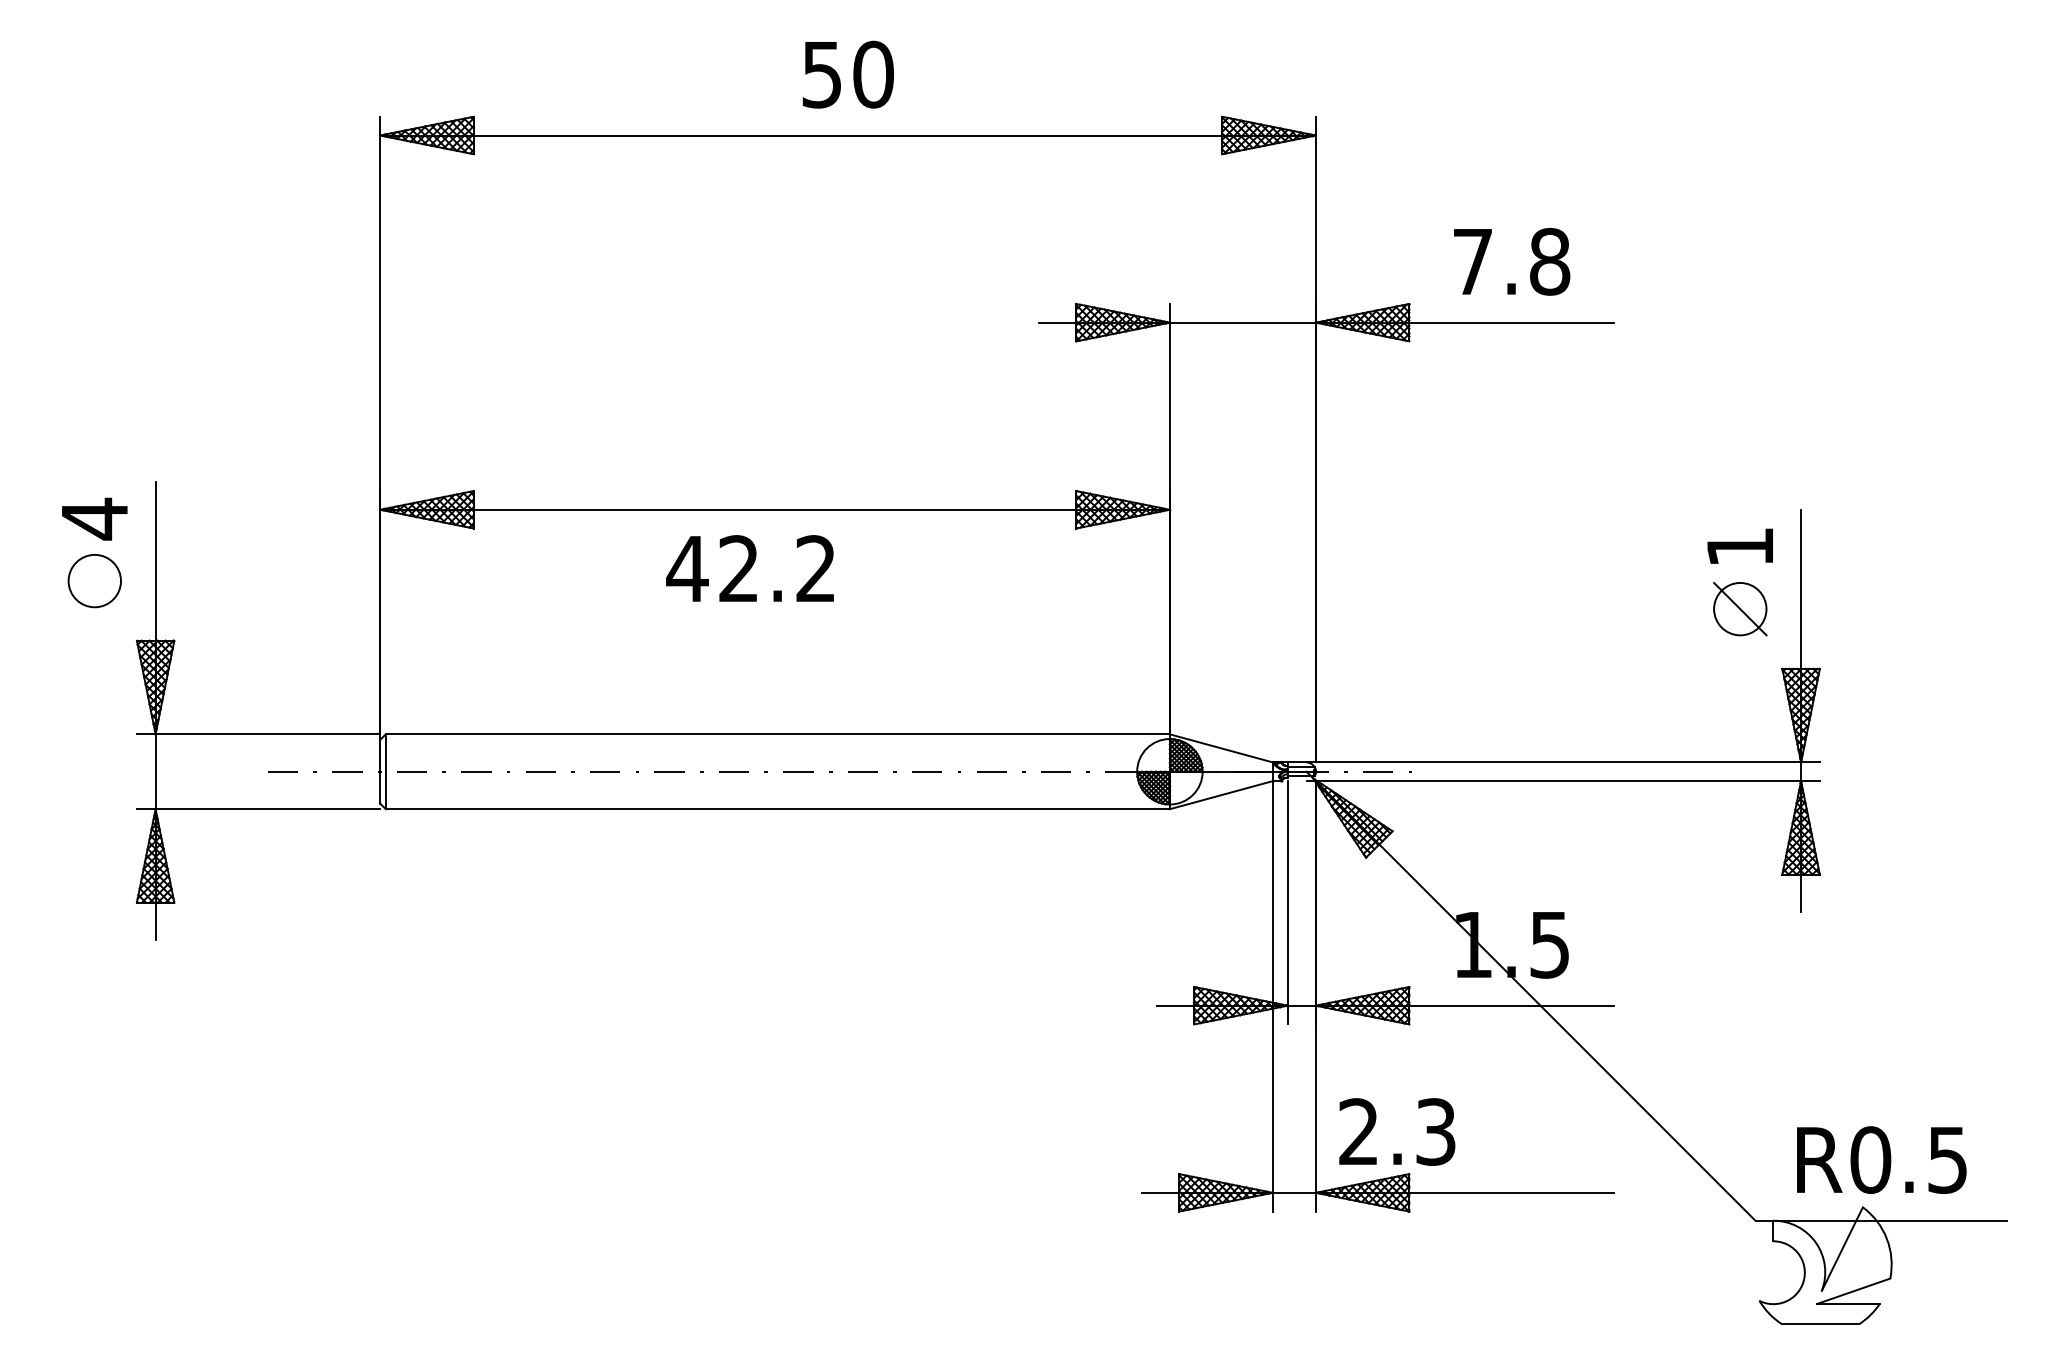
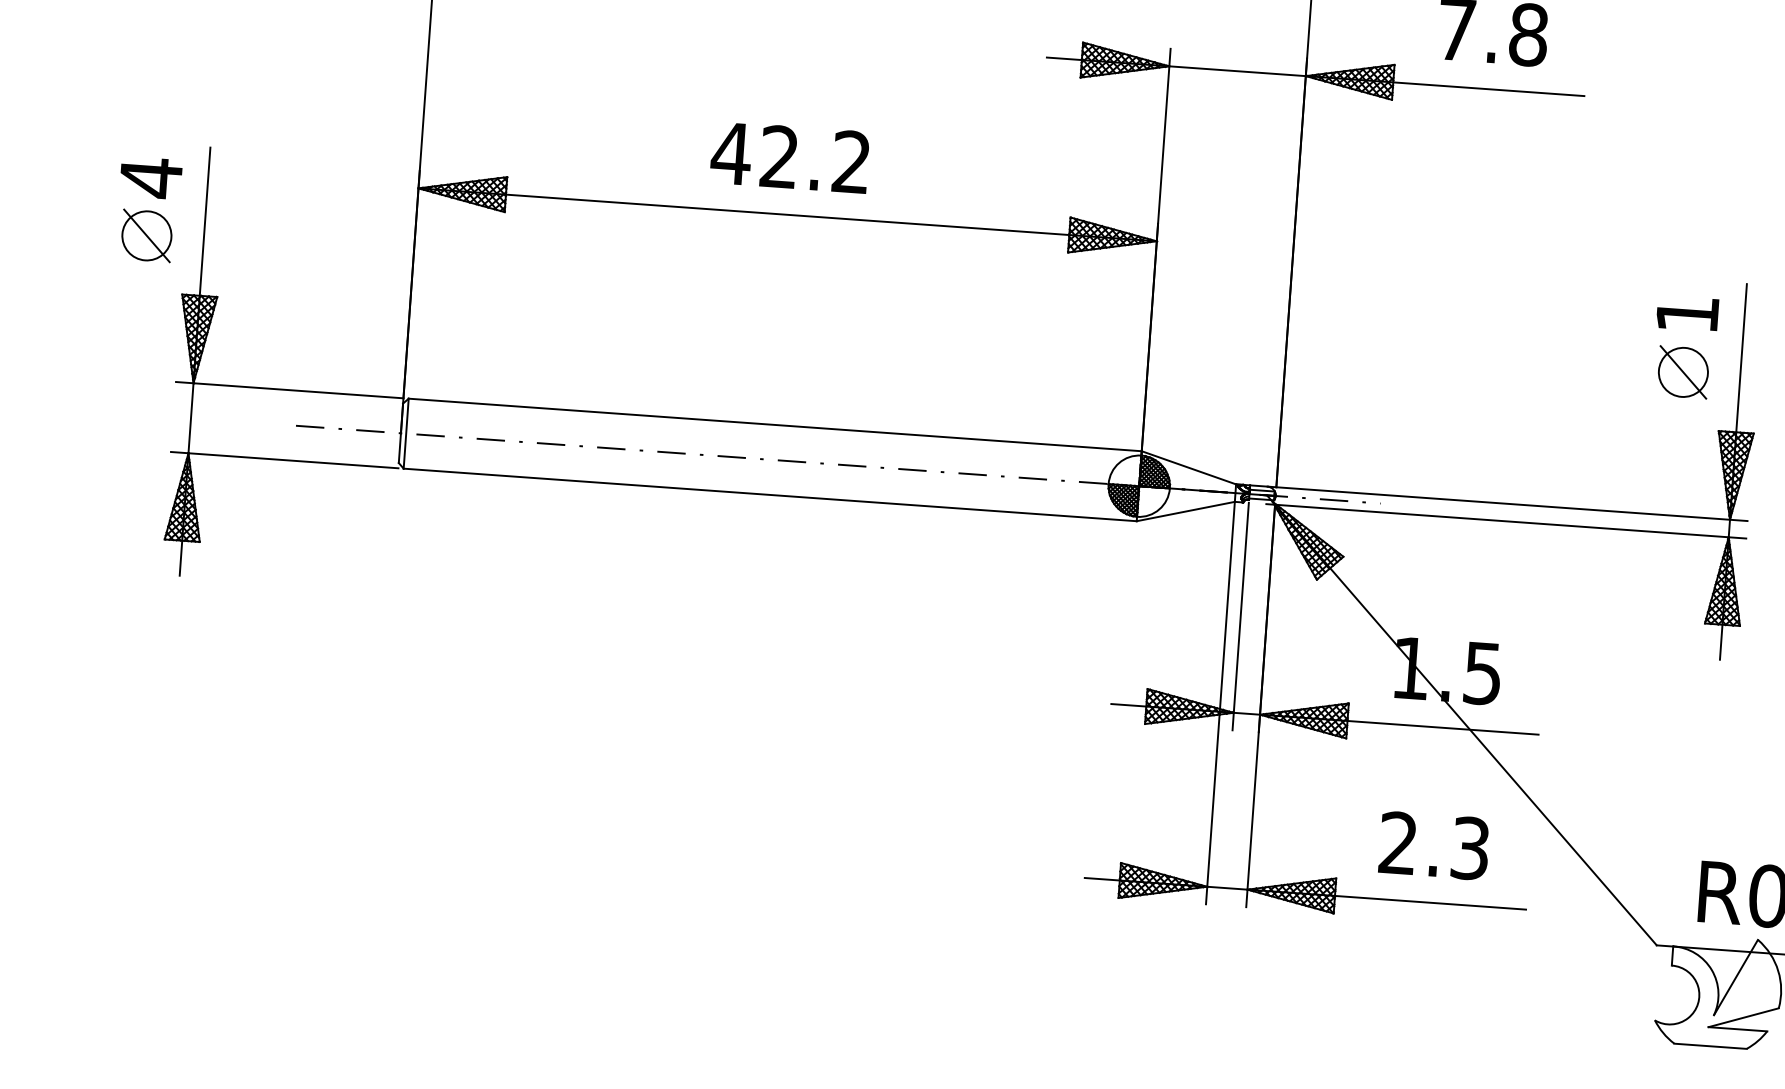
text: (749, 568) -> (789, 157), moved
line: (94, 580) -> (146, 235), added
text: (1397, 1131) -> (1434, 845), moved

